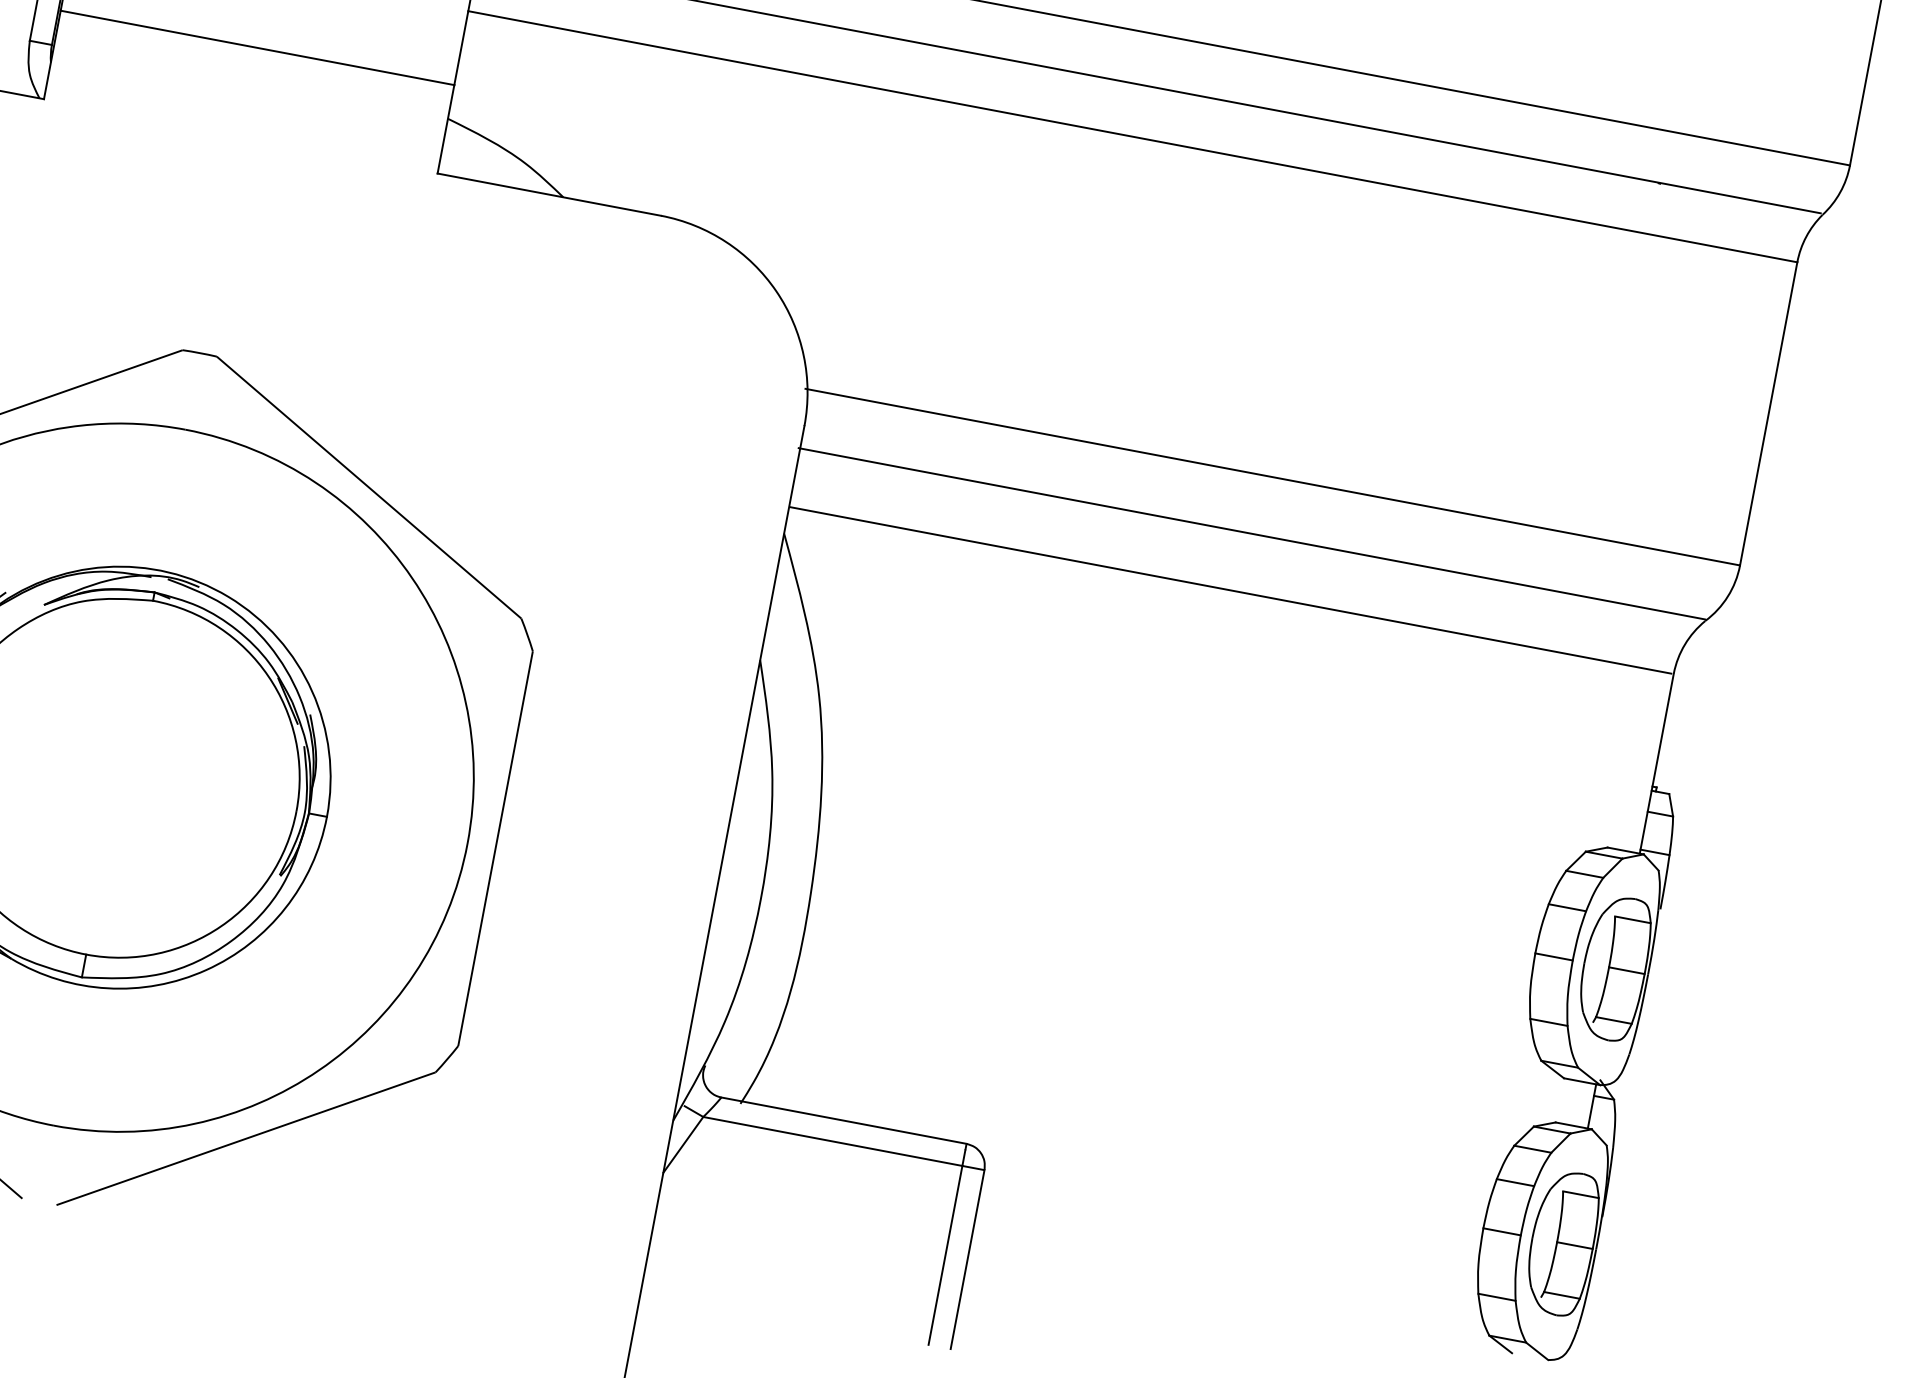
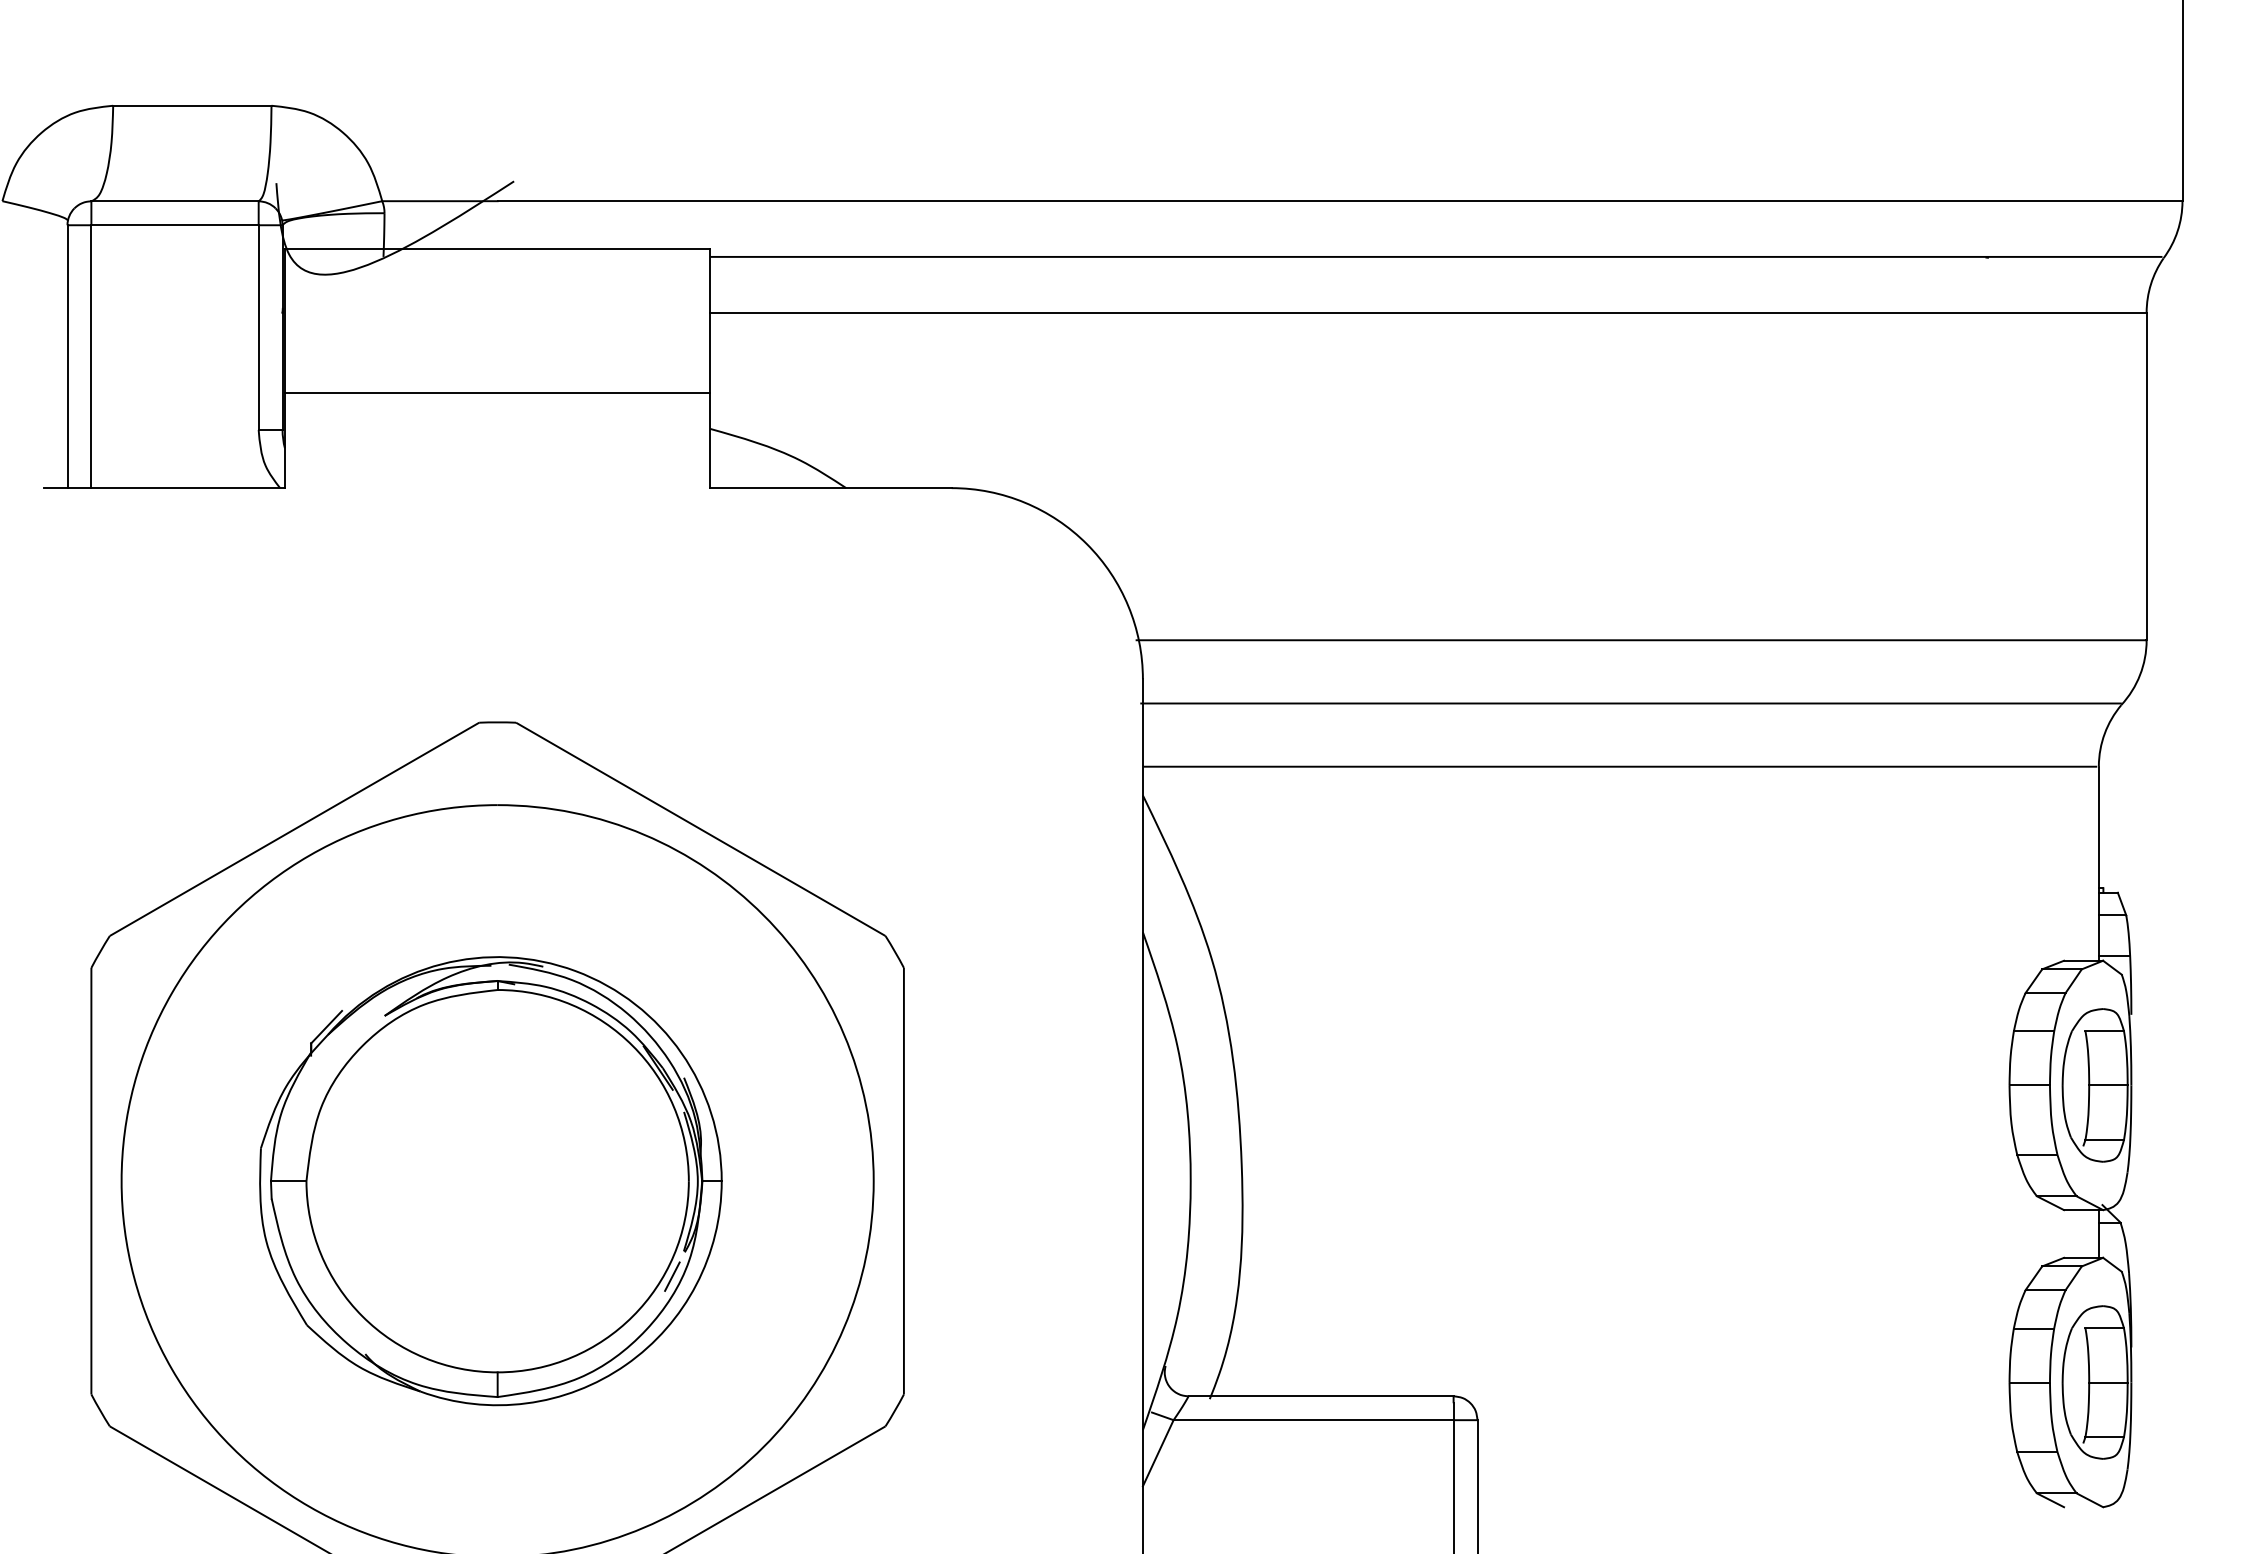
line: (264, 896) -> (672, 1276), added

